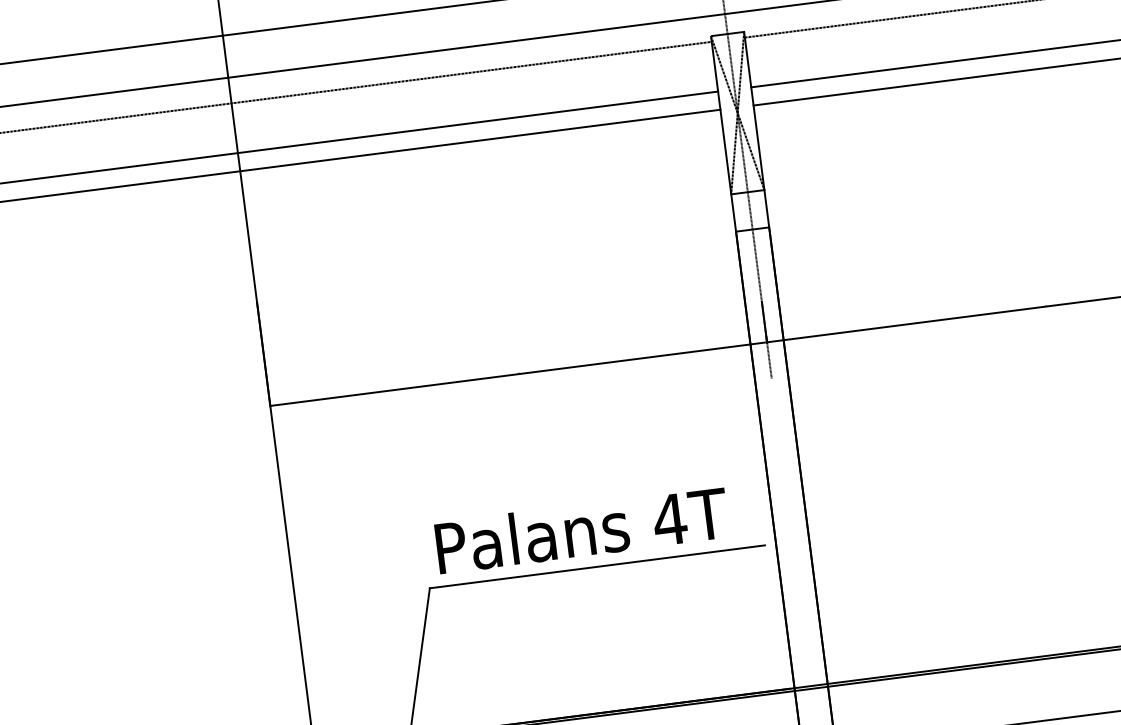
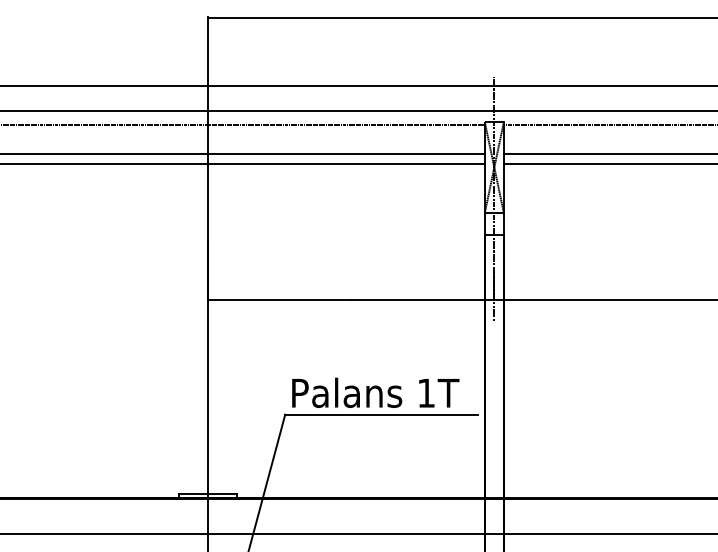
text: (669, 518) -> (426, 392), 4T -> 1T

